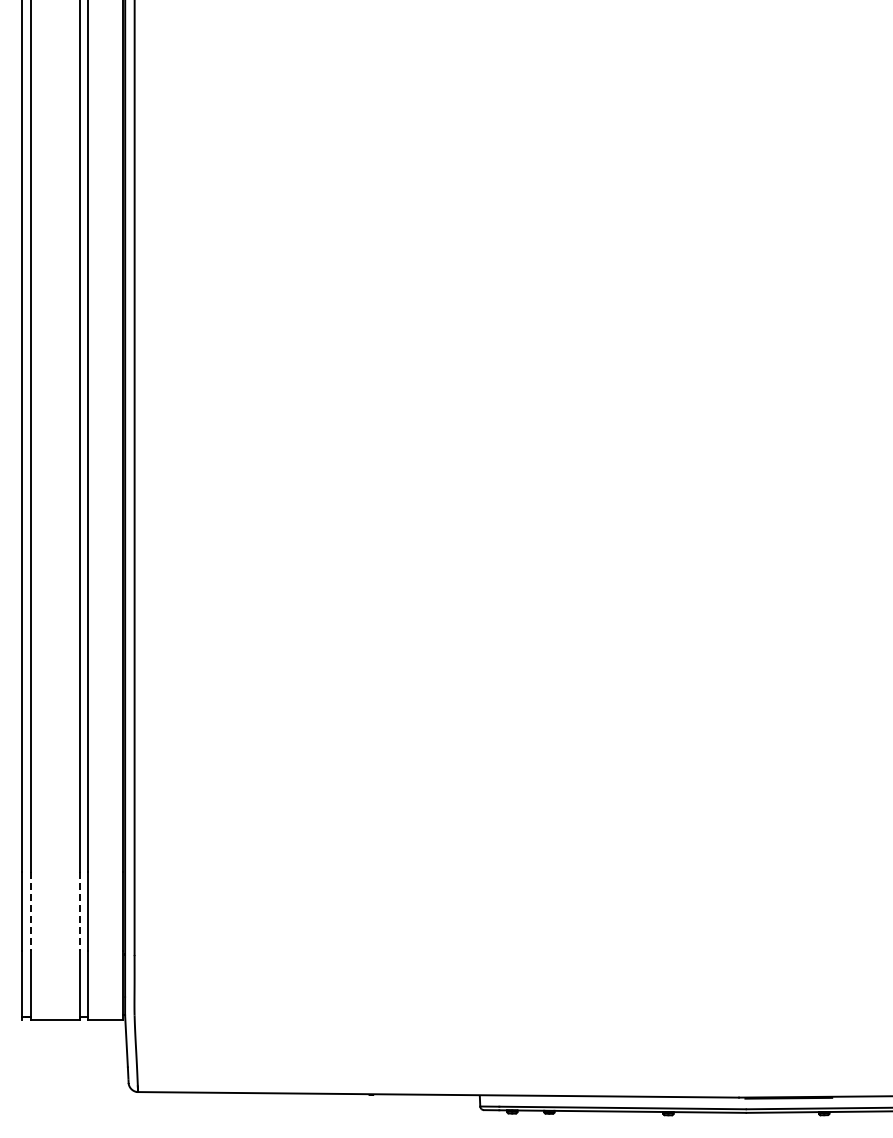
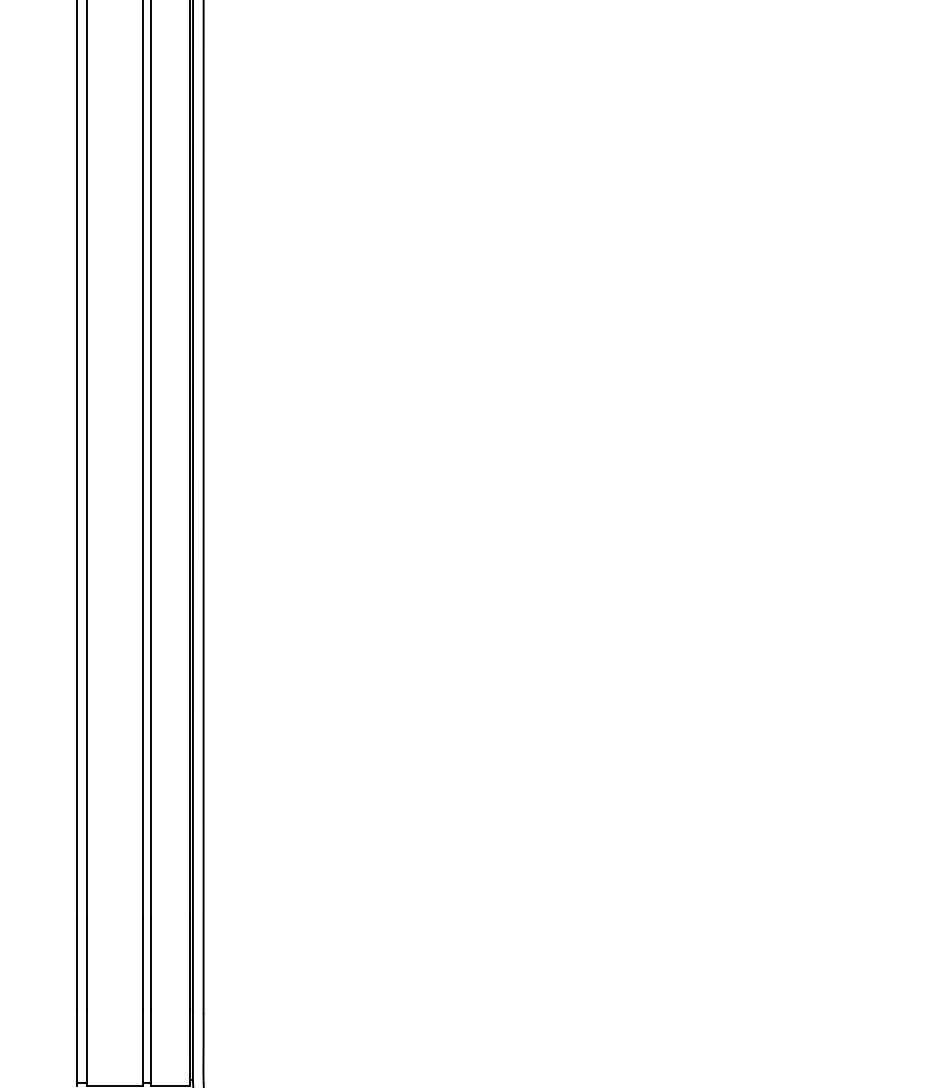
line: (30, 911) -> (86, 964), dashed -> solid
line: (80, 911) -> (142, 964), dashed -> solid

